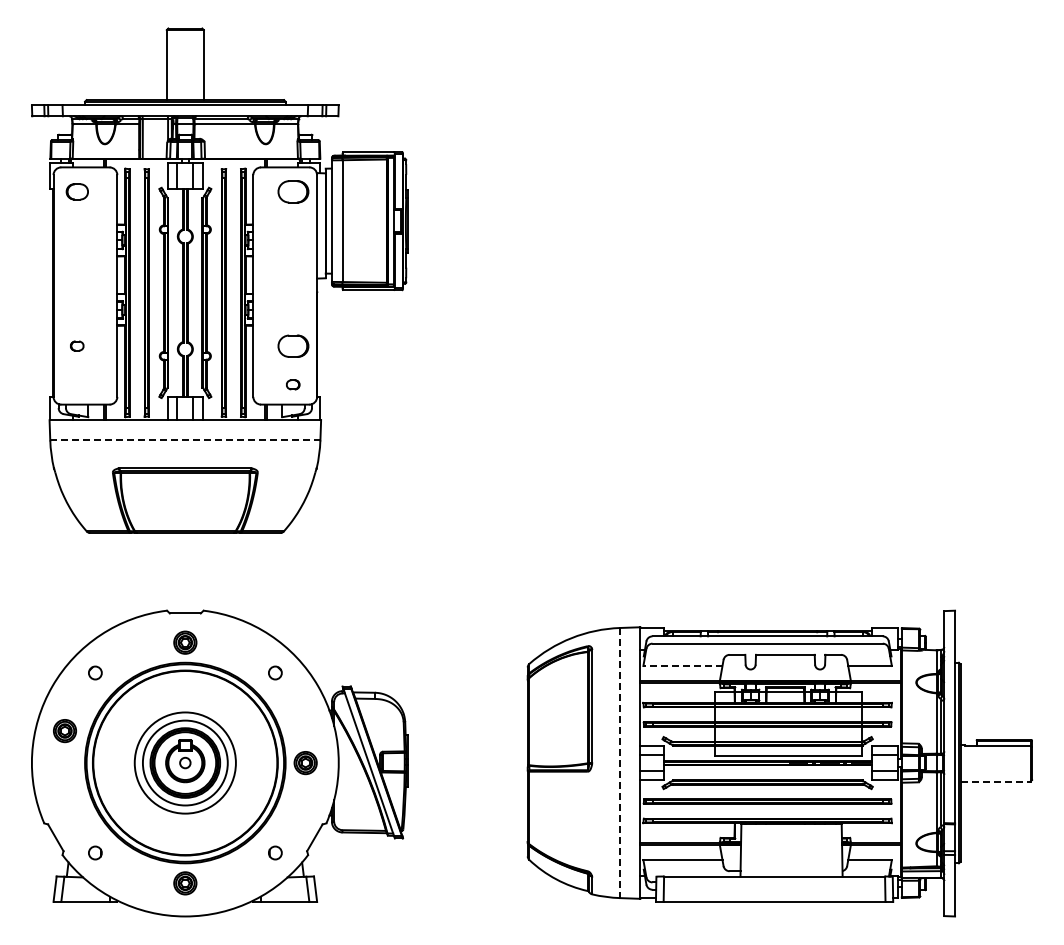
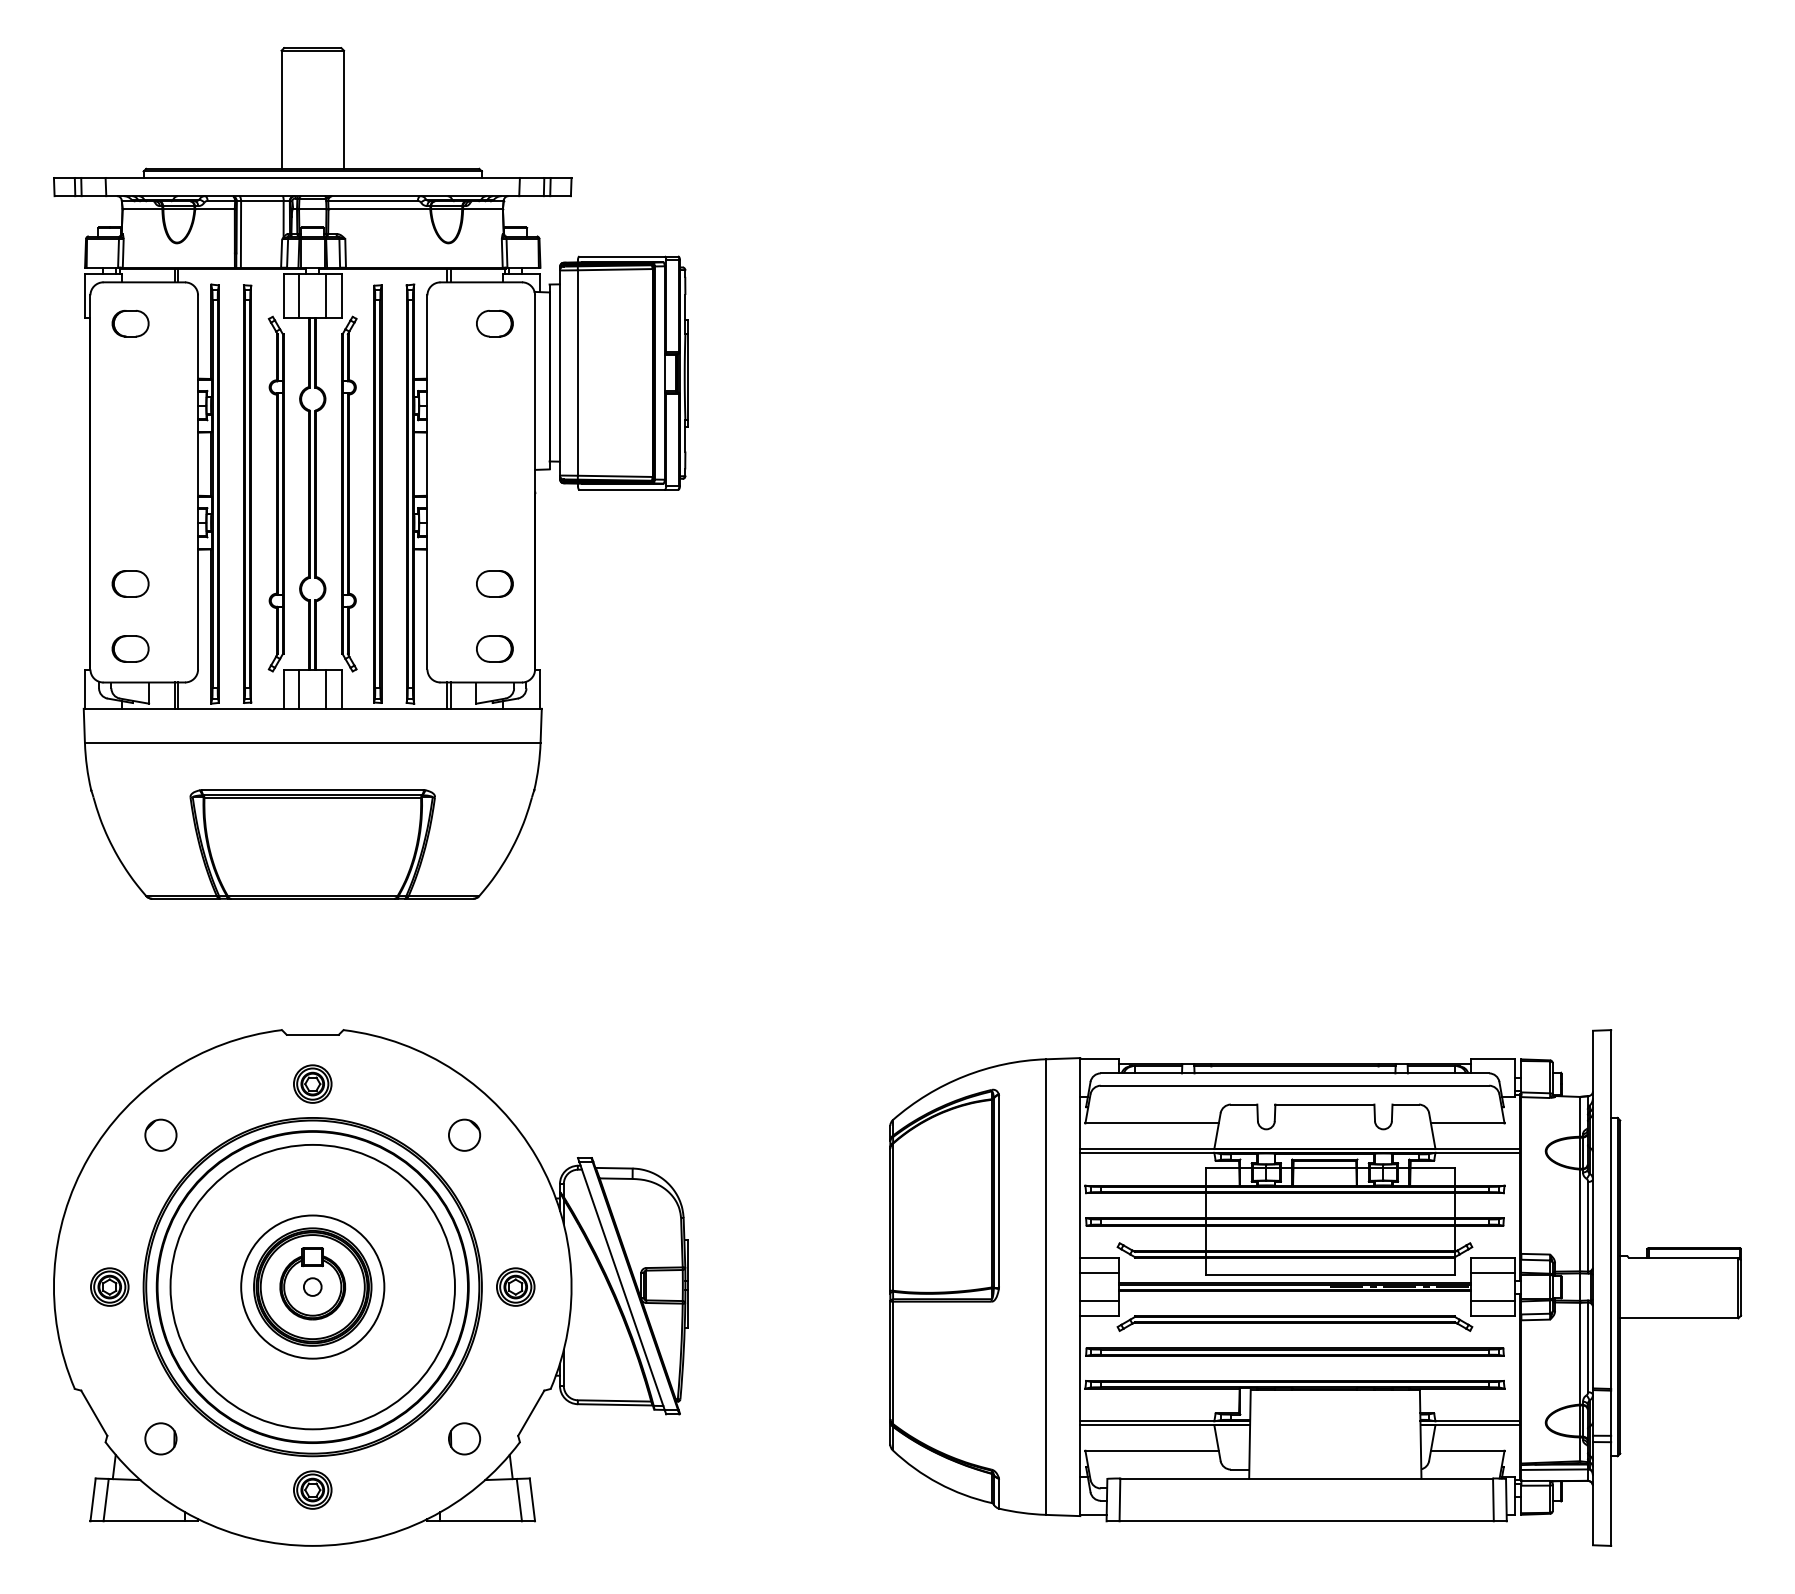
part: (292, 191) -> (493, 323), size x0.71
part: (76, 345) -> (129, 582), size x1.67
part: (292, 345) -> (493, 582), size x0.71
part: (76, 384) -> (129, 648), added
part: (292, 384) -> (493, 648), size x1.67
line: (185, 440) -> (313, 743), dashed -> solid
line: (682, 666) -> (1151, 1124), dashed -> solid
part: (95, 672) -> (161, 1134), size x1.43
part: (275, 672) -> (464, 1134), size x1.43
part: (64, 731) -> (108, 1287), moved
circle: (185, 762) -> (313, 1286), size x1.67
line: (620, 763) -> (1046, 1287), dashed -> solid
line: (996, 781) -> (1681, 1318), dashed -> solid
part: (95, 852) -> (161, 1437), size x1.43
part: (275, 852) -> (464, 1437), size x1.43

